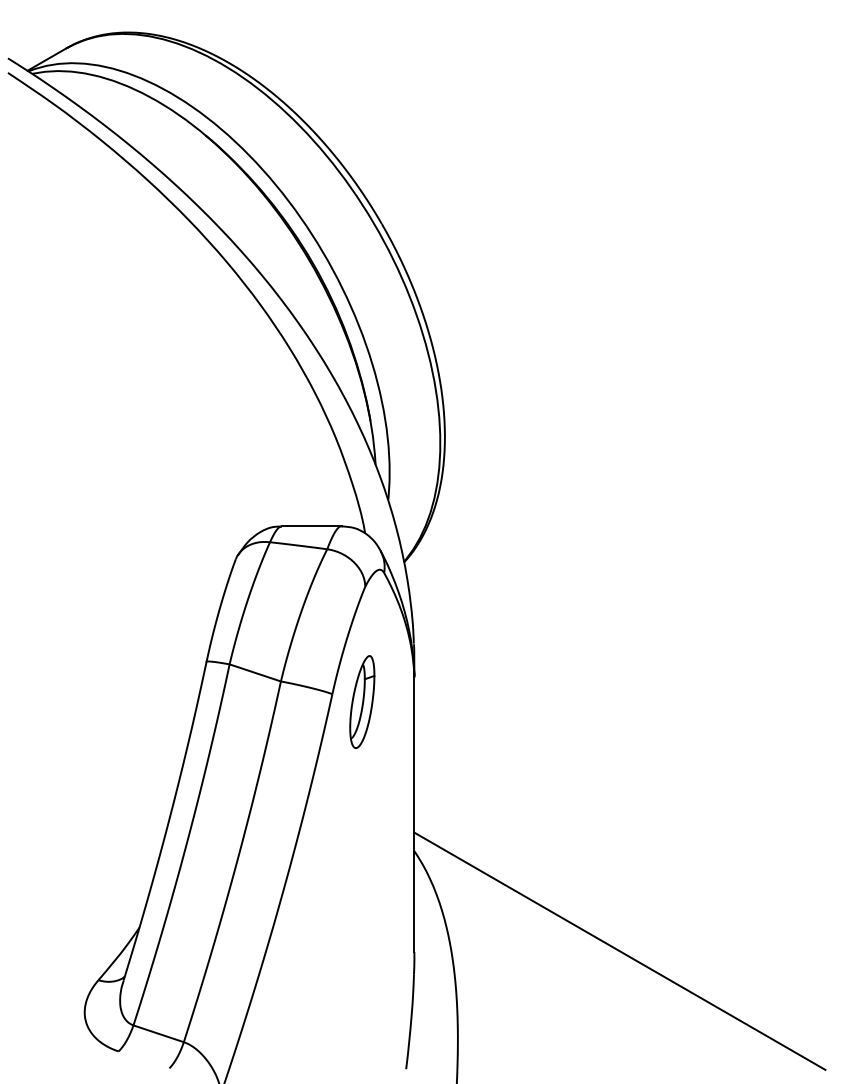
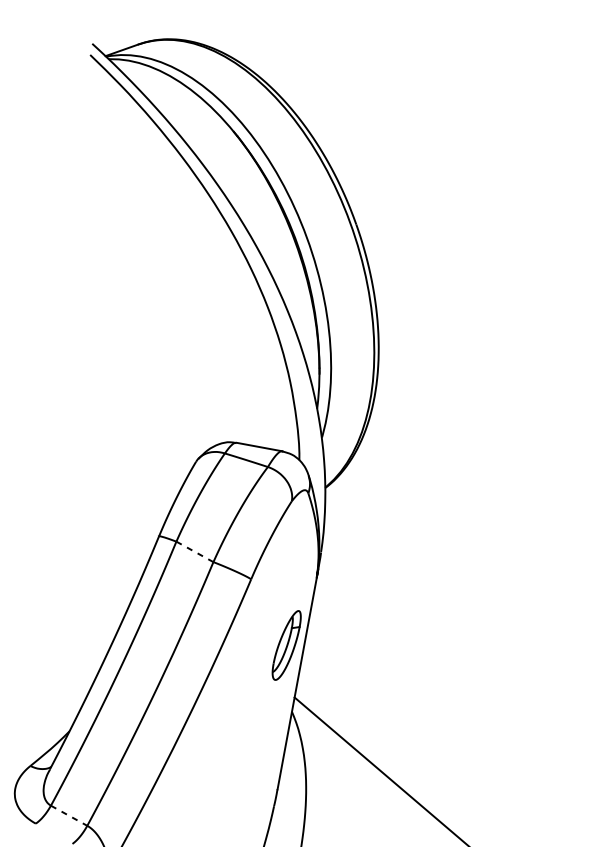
line: (255, 673) -> (195, 552), solid -> dashed
part: (362, 701) -> (286, 644), moved
line: (158, 1033) -> (69, 815), solid -> dashed

